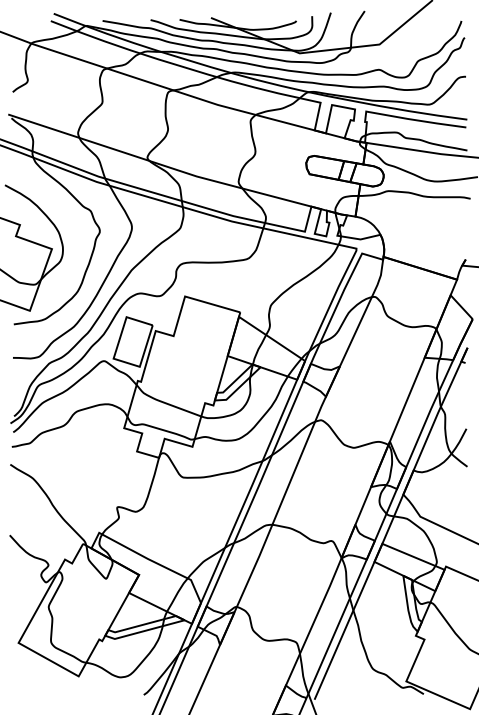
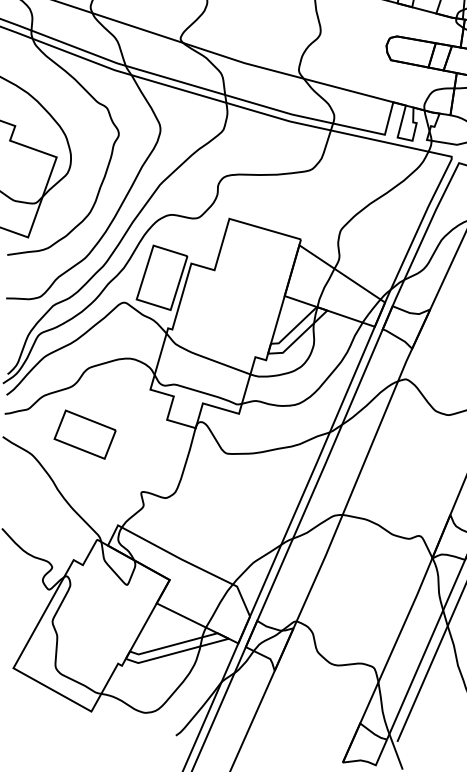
part: (73, 462) -> (84, 434), added

